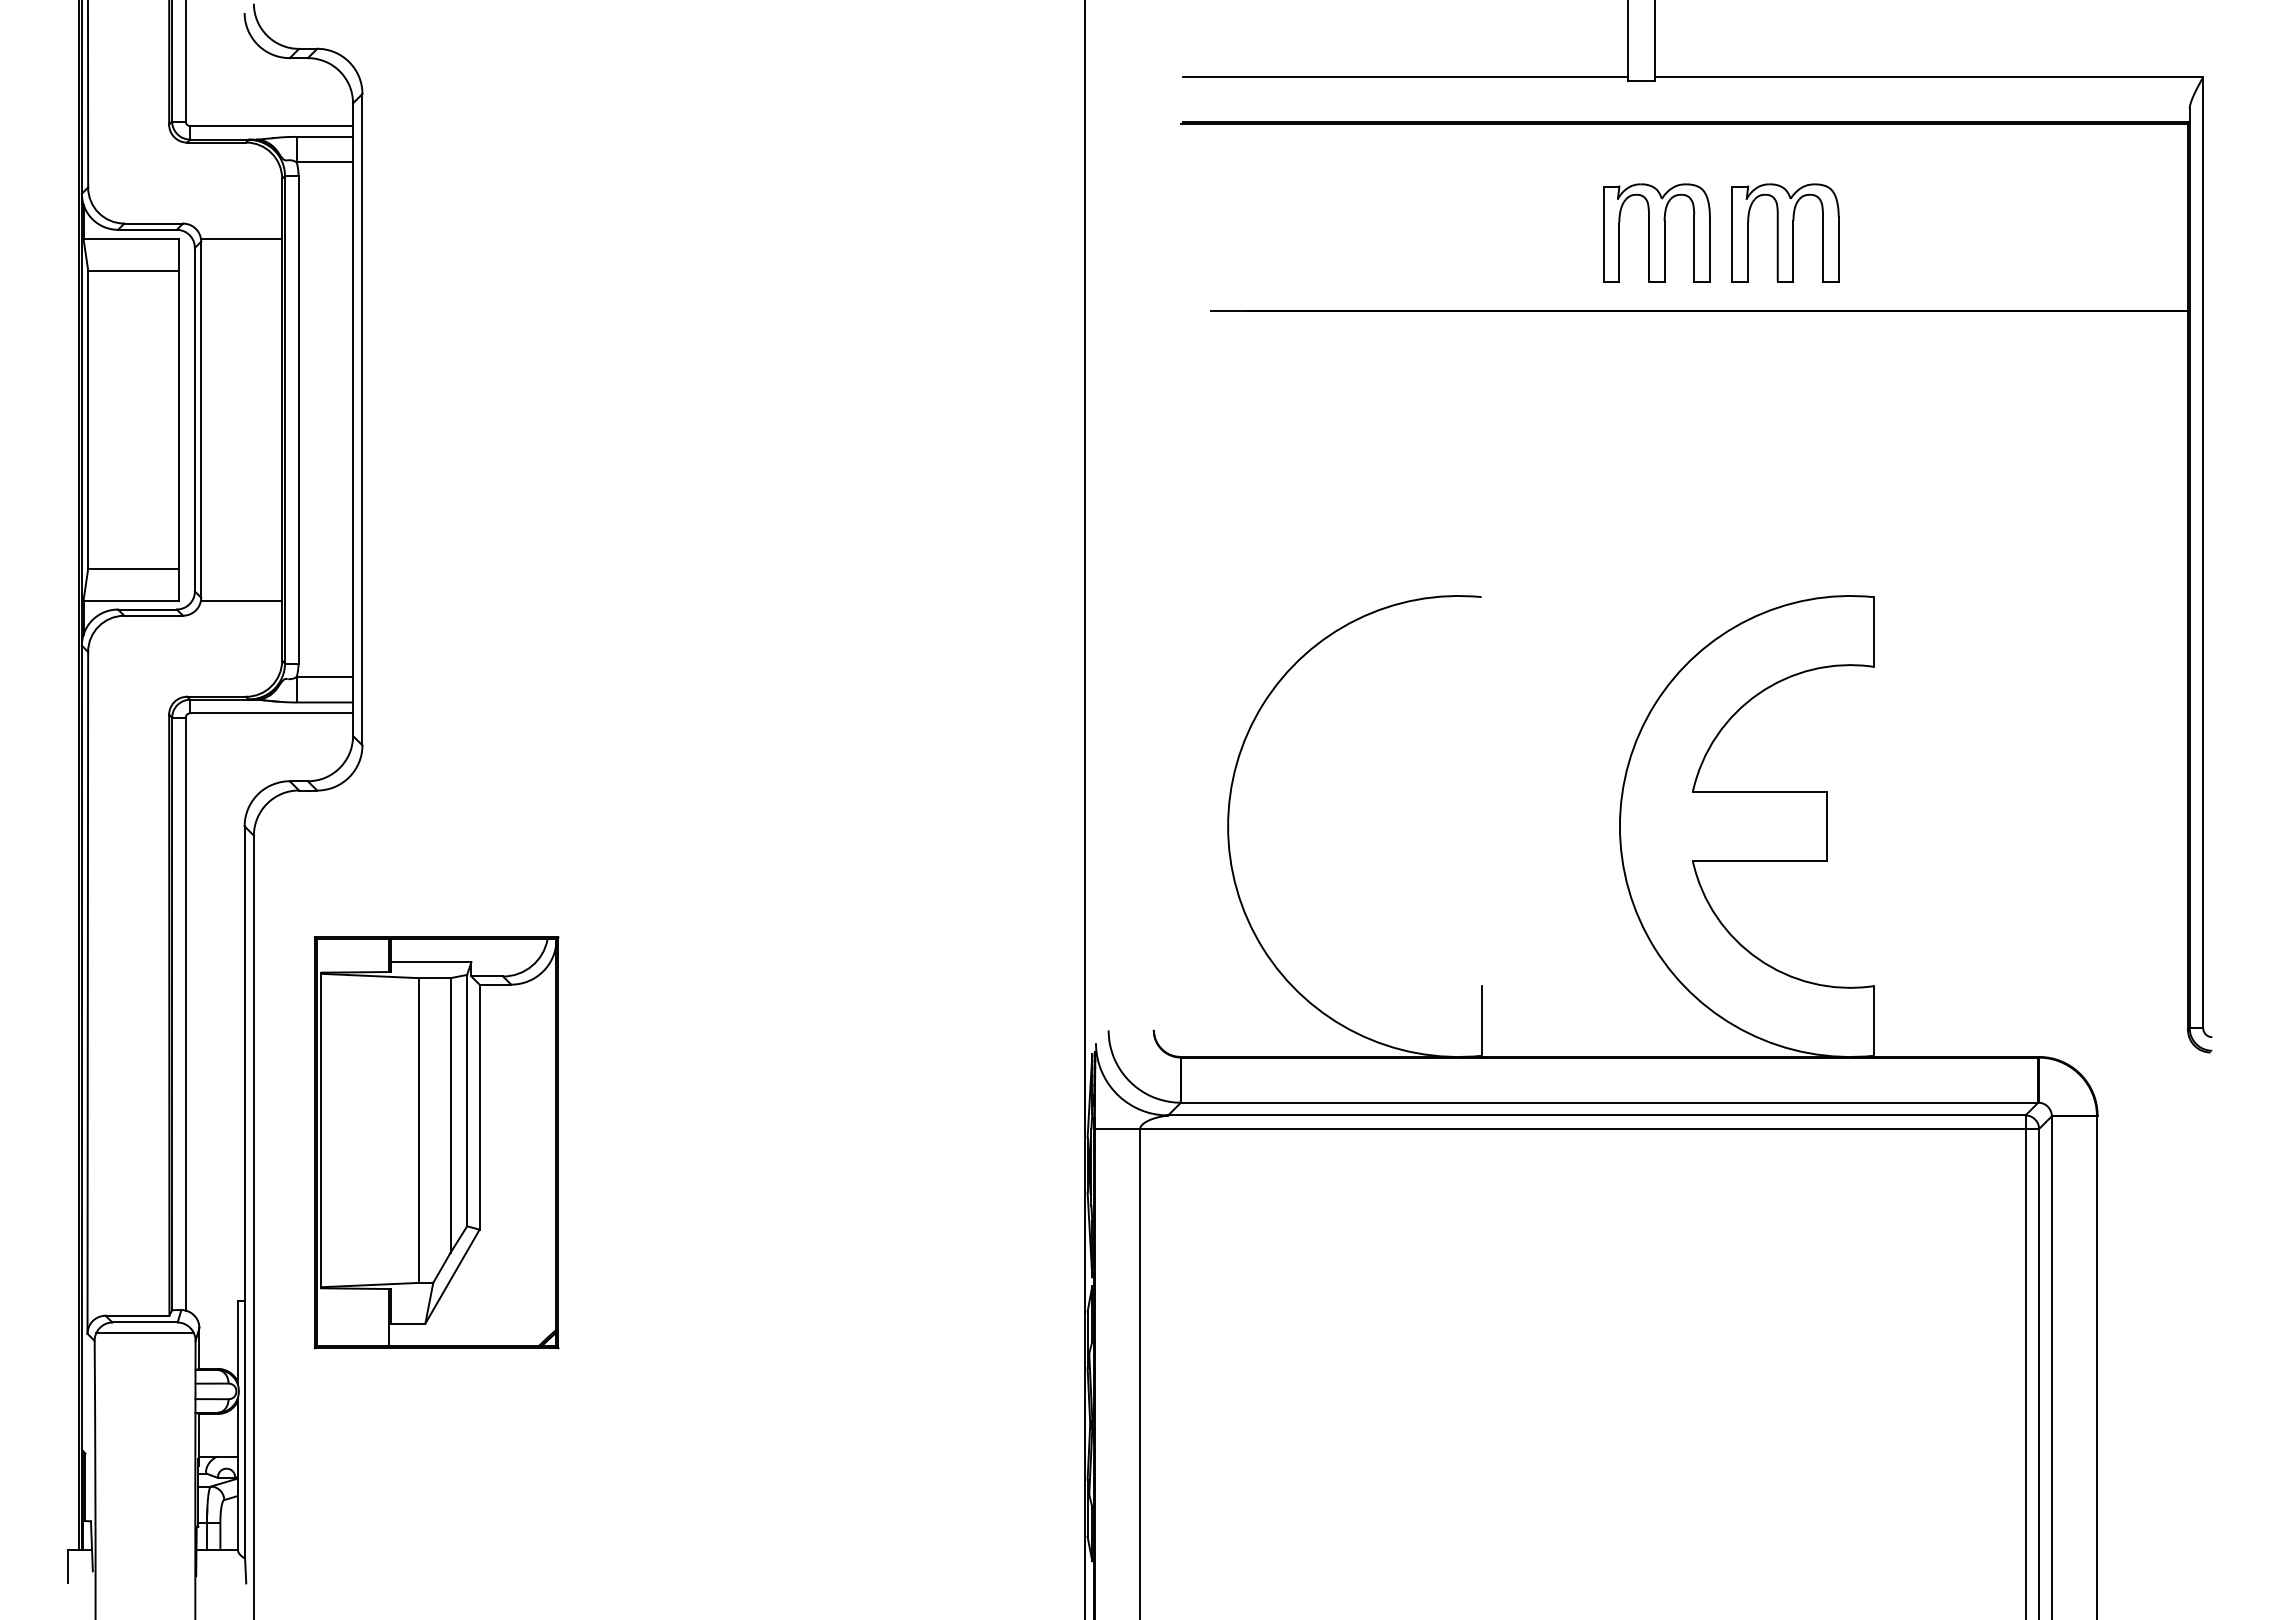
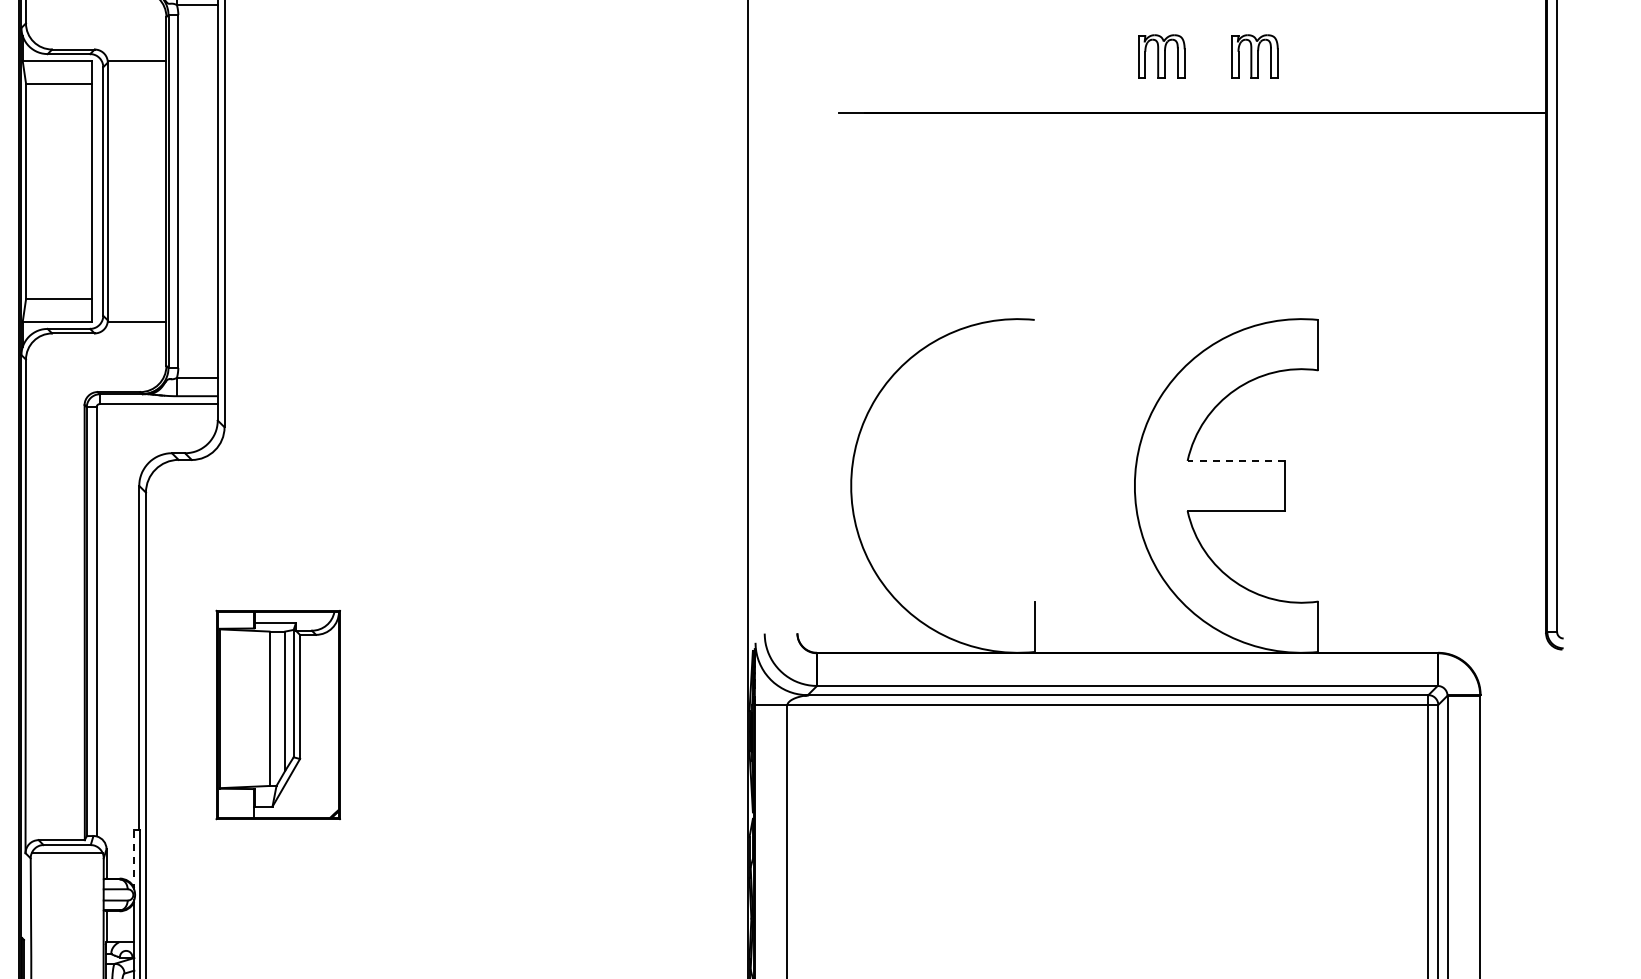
part: (1656, 232) -> (1161, 55), size x0.6
part: (1785, 232) -> (1254, 55), size x0.6
line: (1759, 791) -> (1235, 460), solid -> dashed
part: (436, 1142) -> (278, 714), size x0.7
line: (237, 1342) -> (134, 859), solid -> dashed

